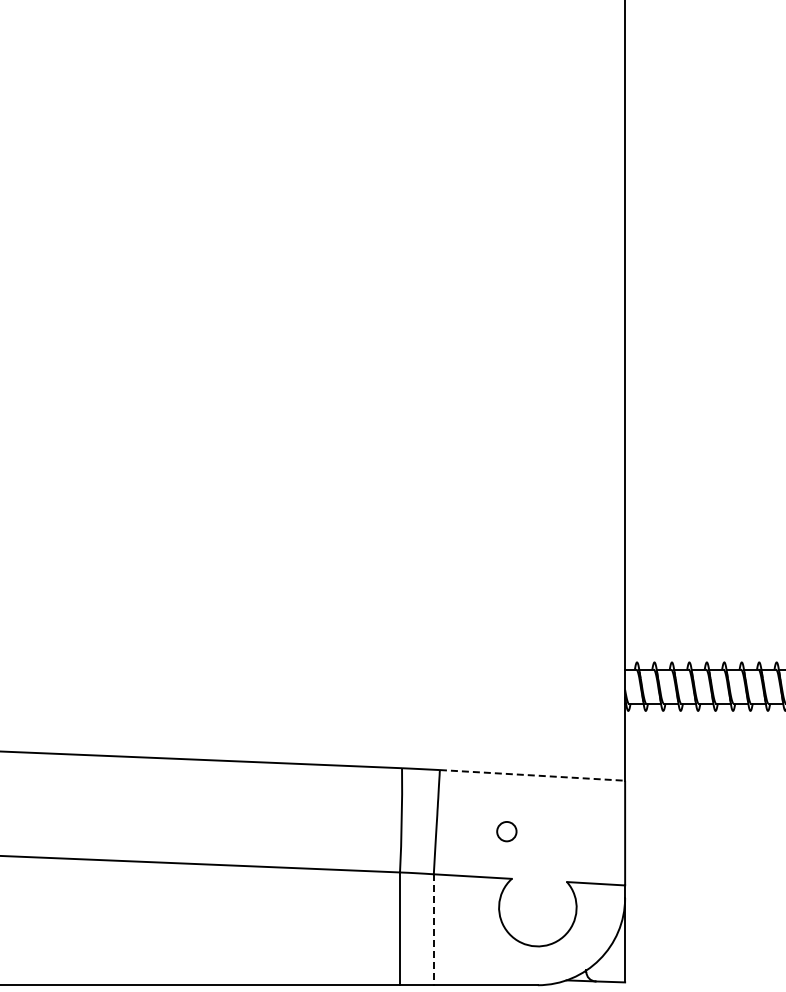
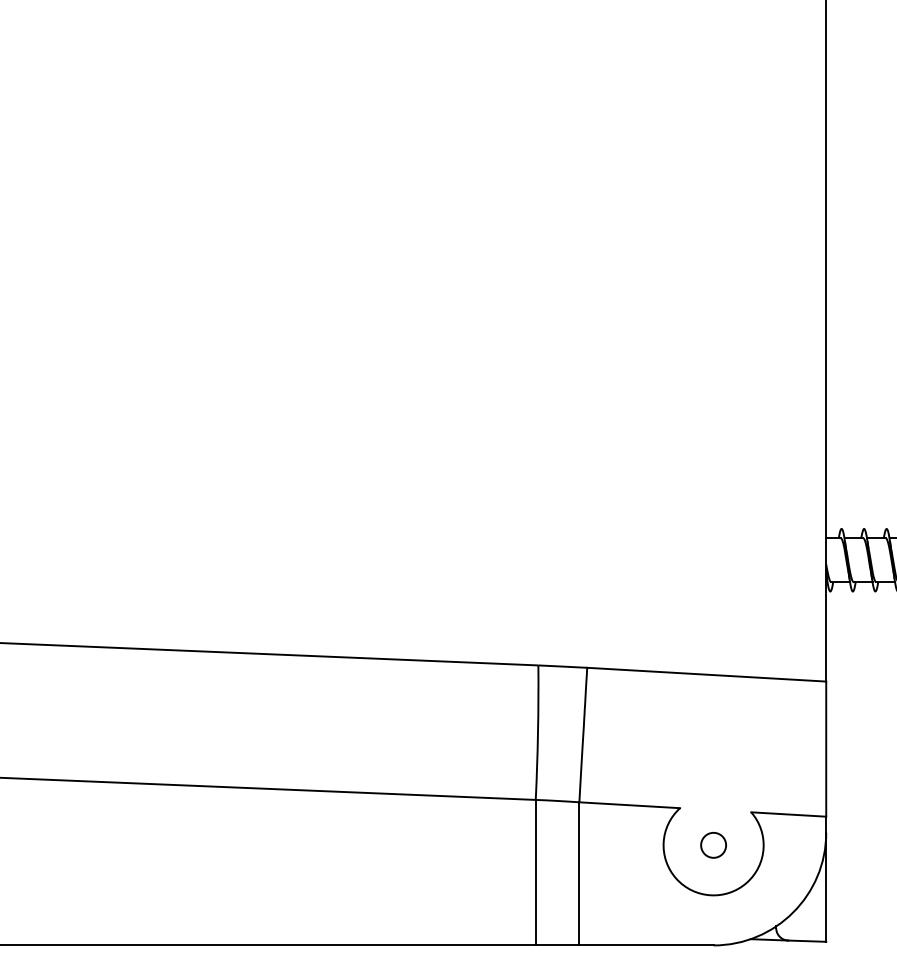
line: (532, 775) -> (706, 674), dashed -> solid
circle: (506, 831) -> (713, 845), moved
line: (433, 930) -> (578, 874), dashed -> solid

